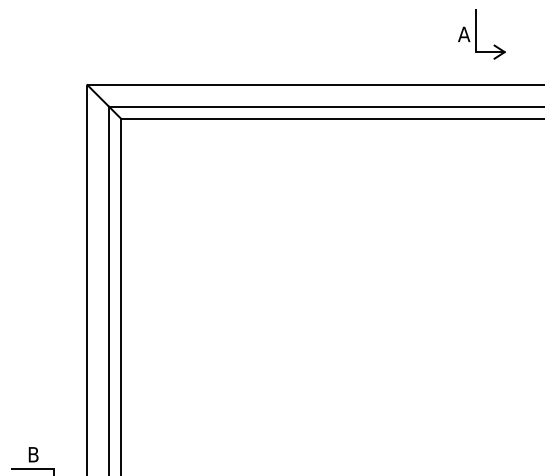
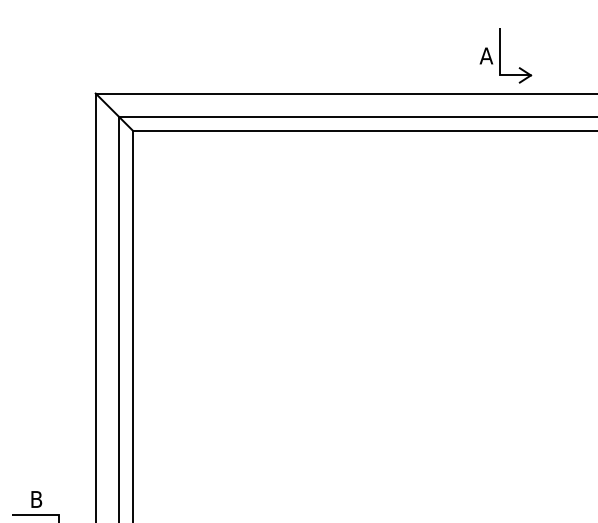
part: (481, 34) -> (505, 55), moved

